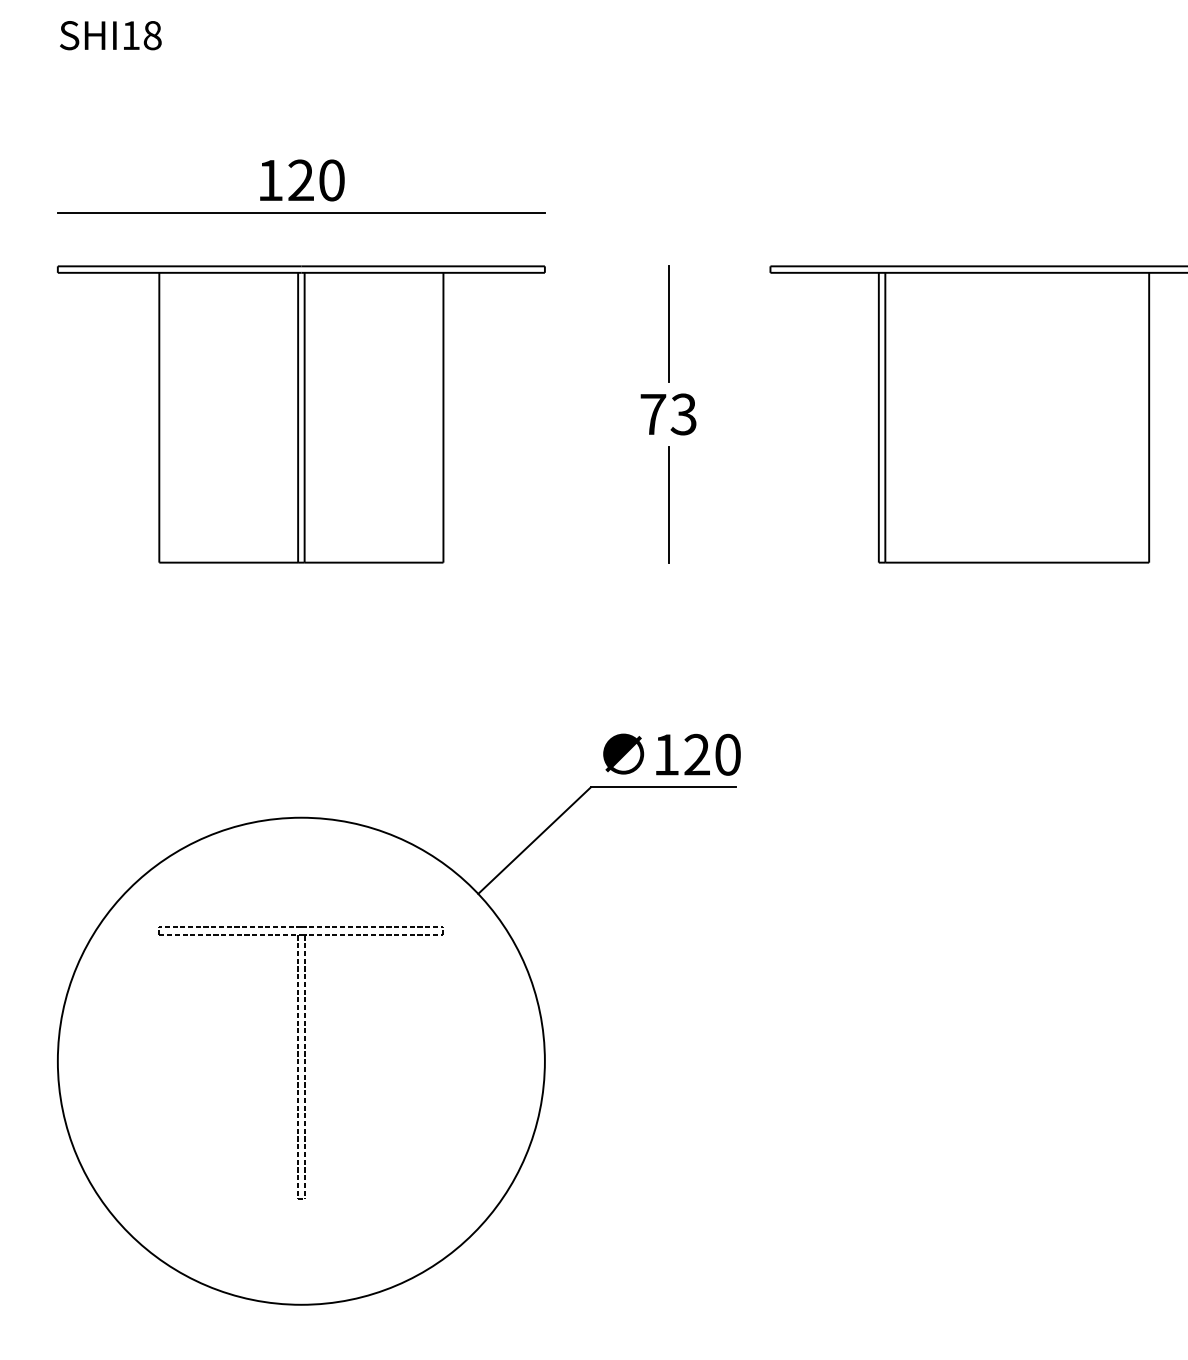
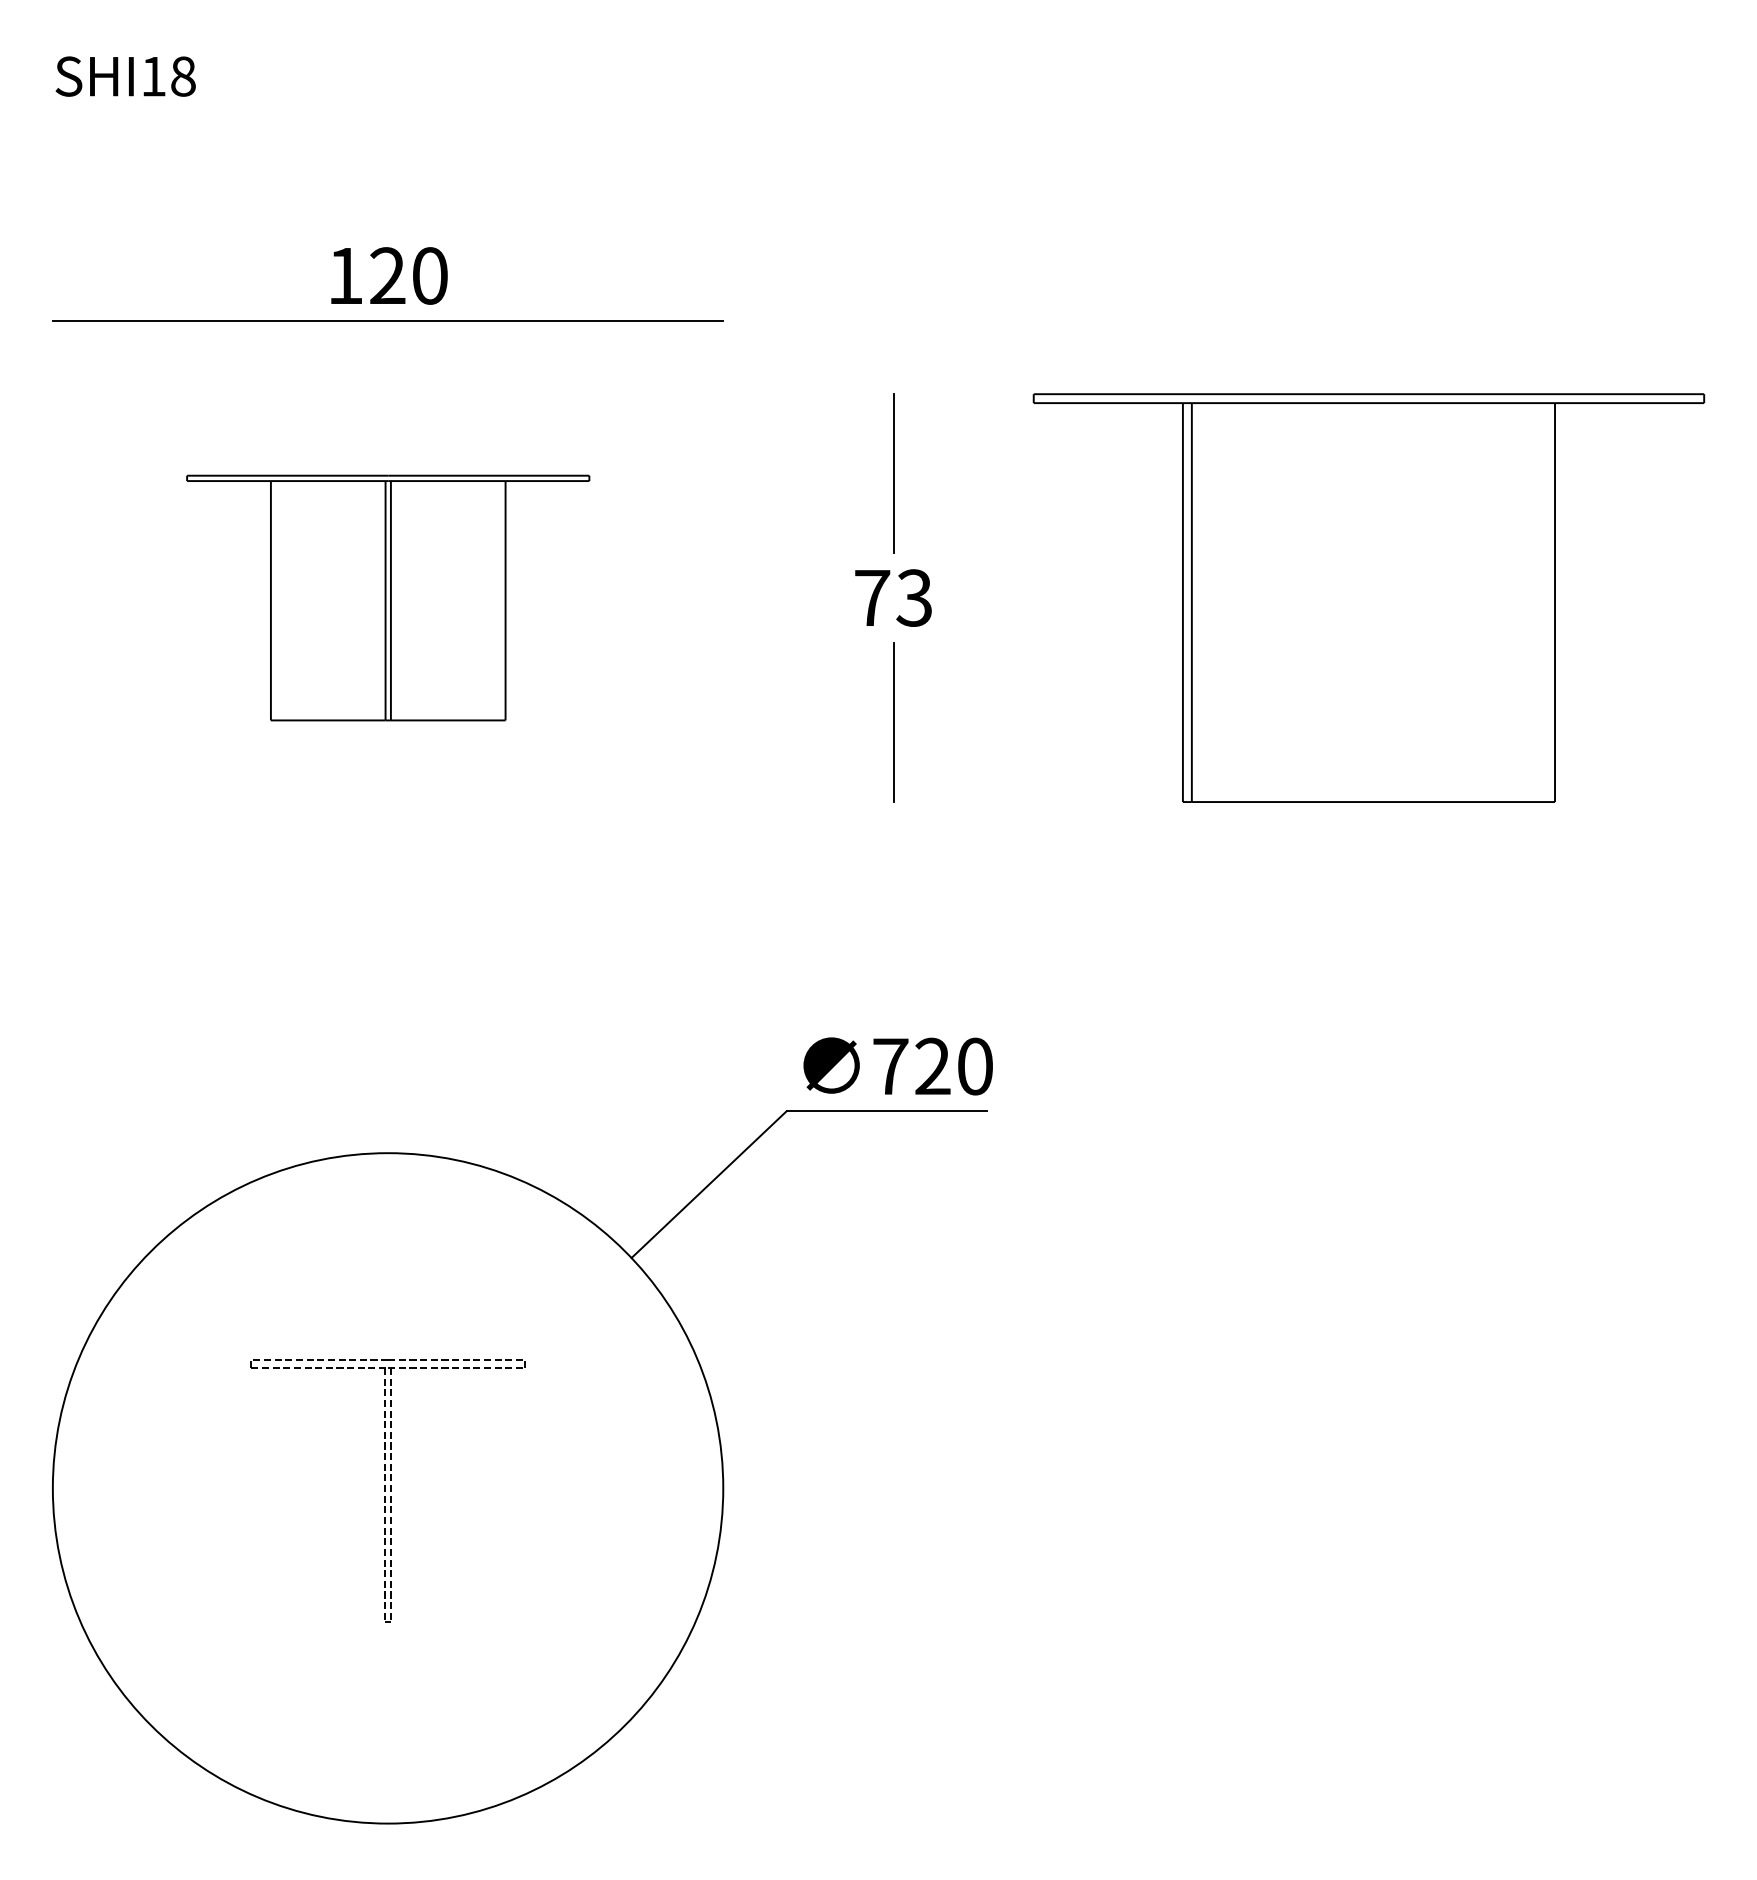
part: (301, 414) -> (388, 597), size x0.6
text: (666, 754) -> (890, 1066), 120 -> 720
part: (301, 1062) -> (388, 1490), size x0.7

